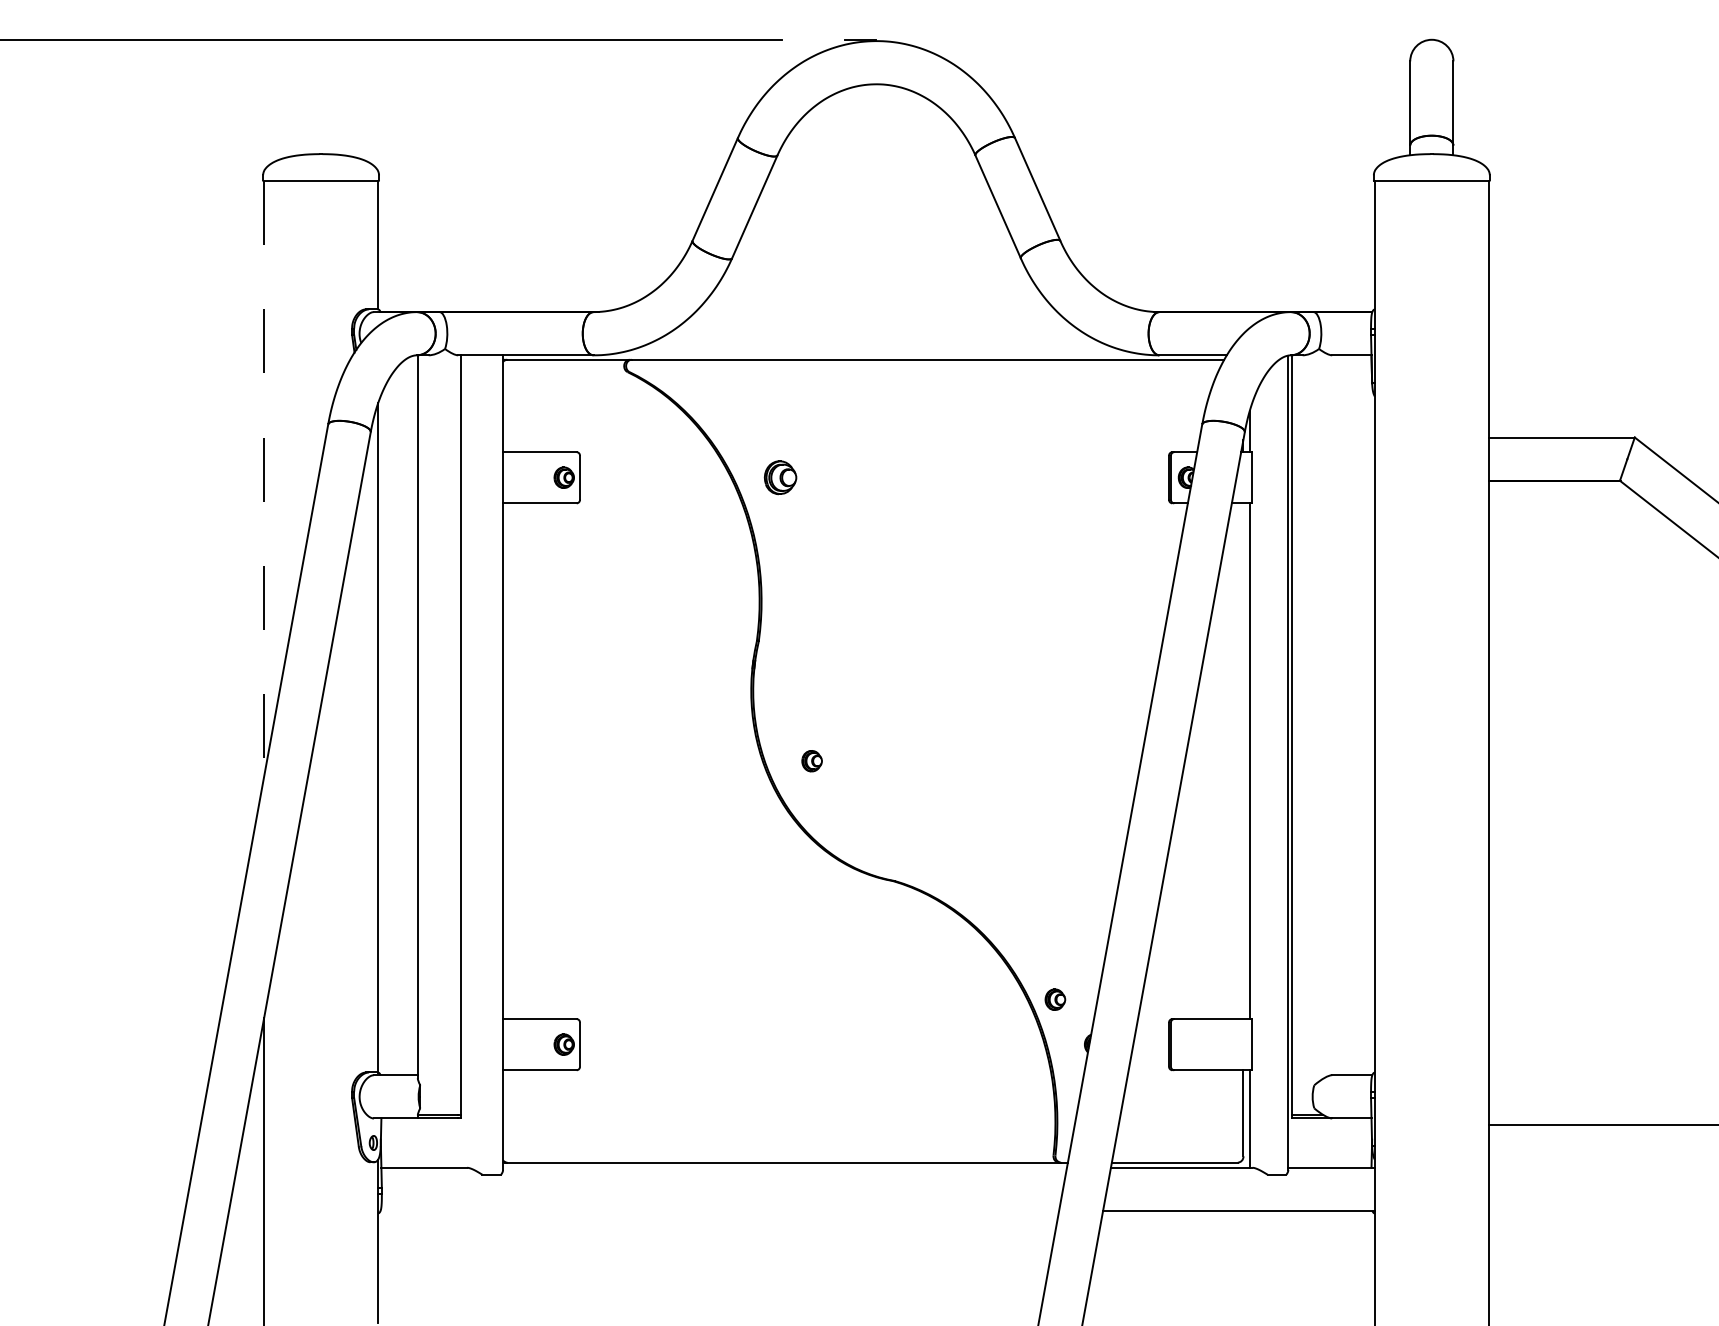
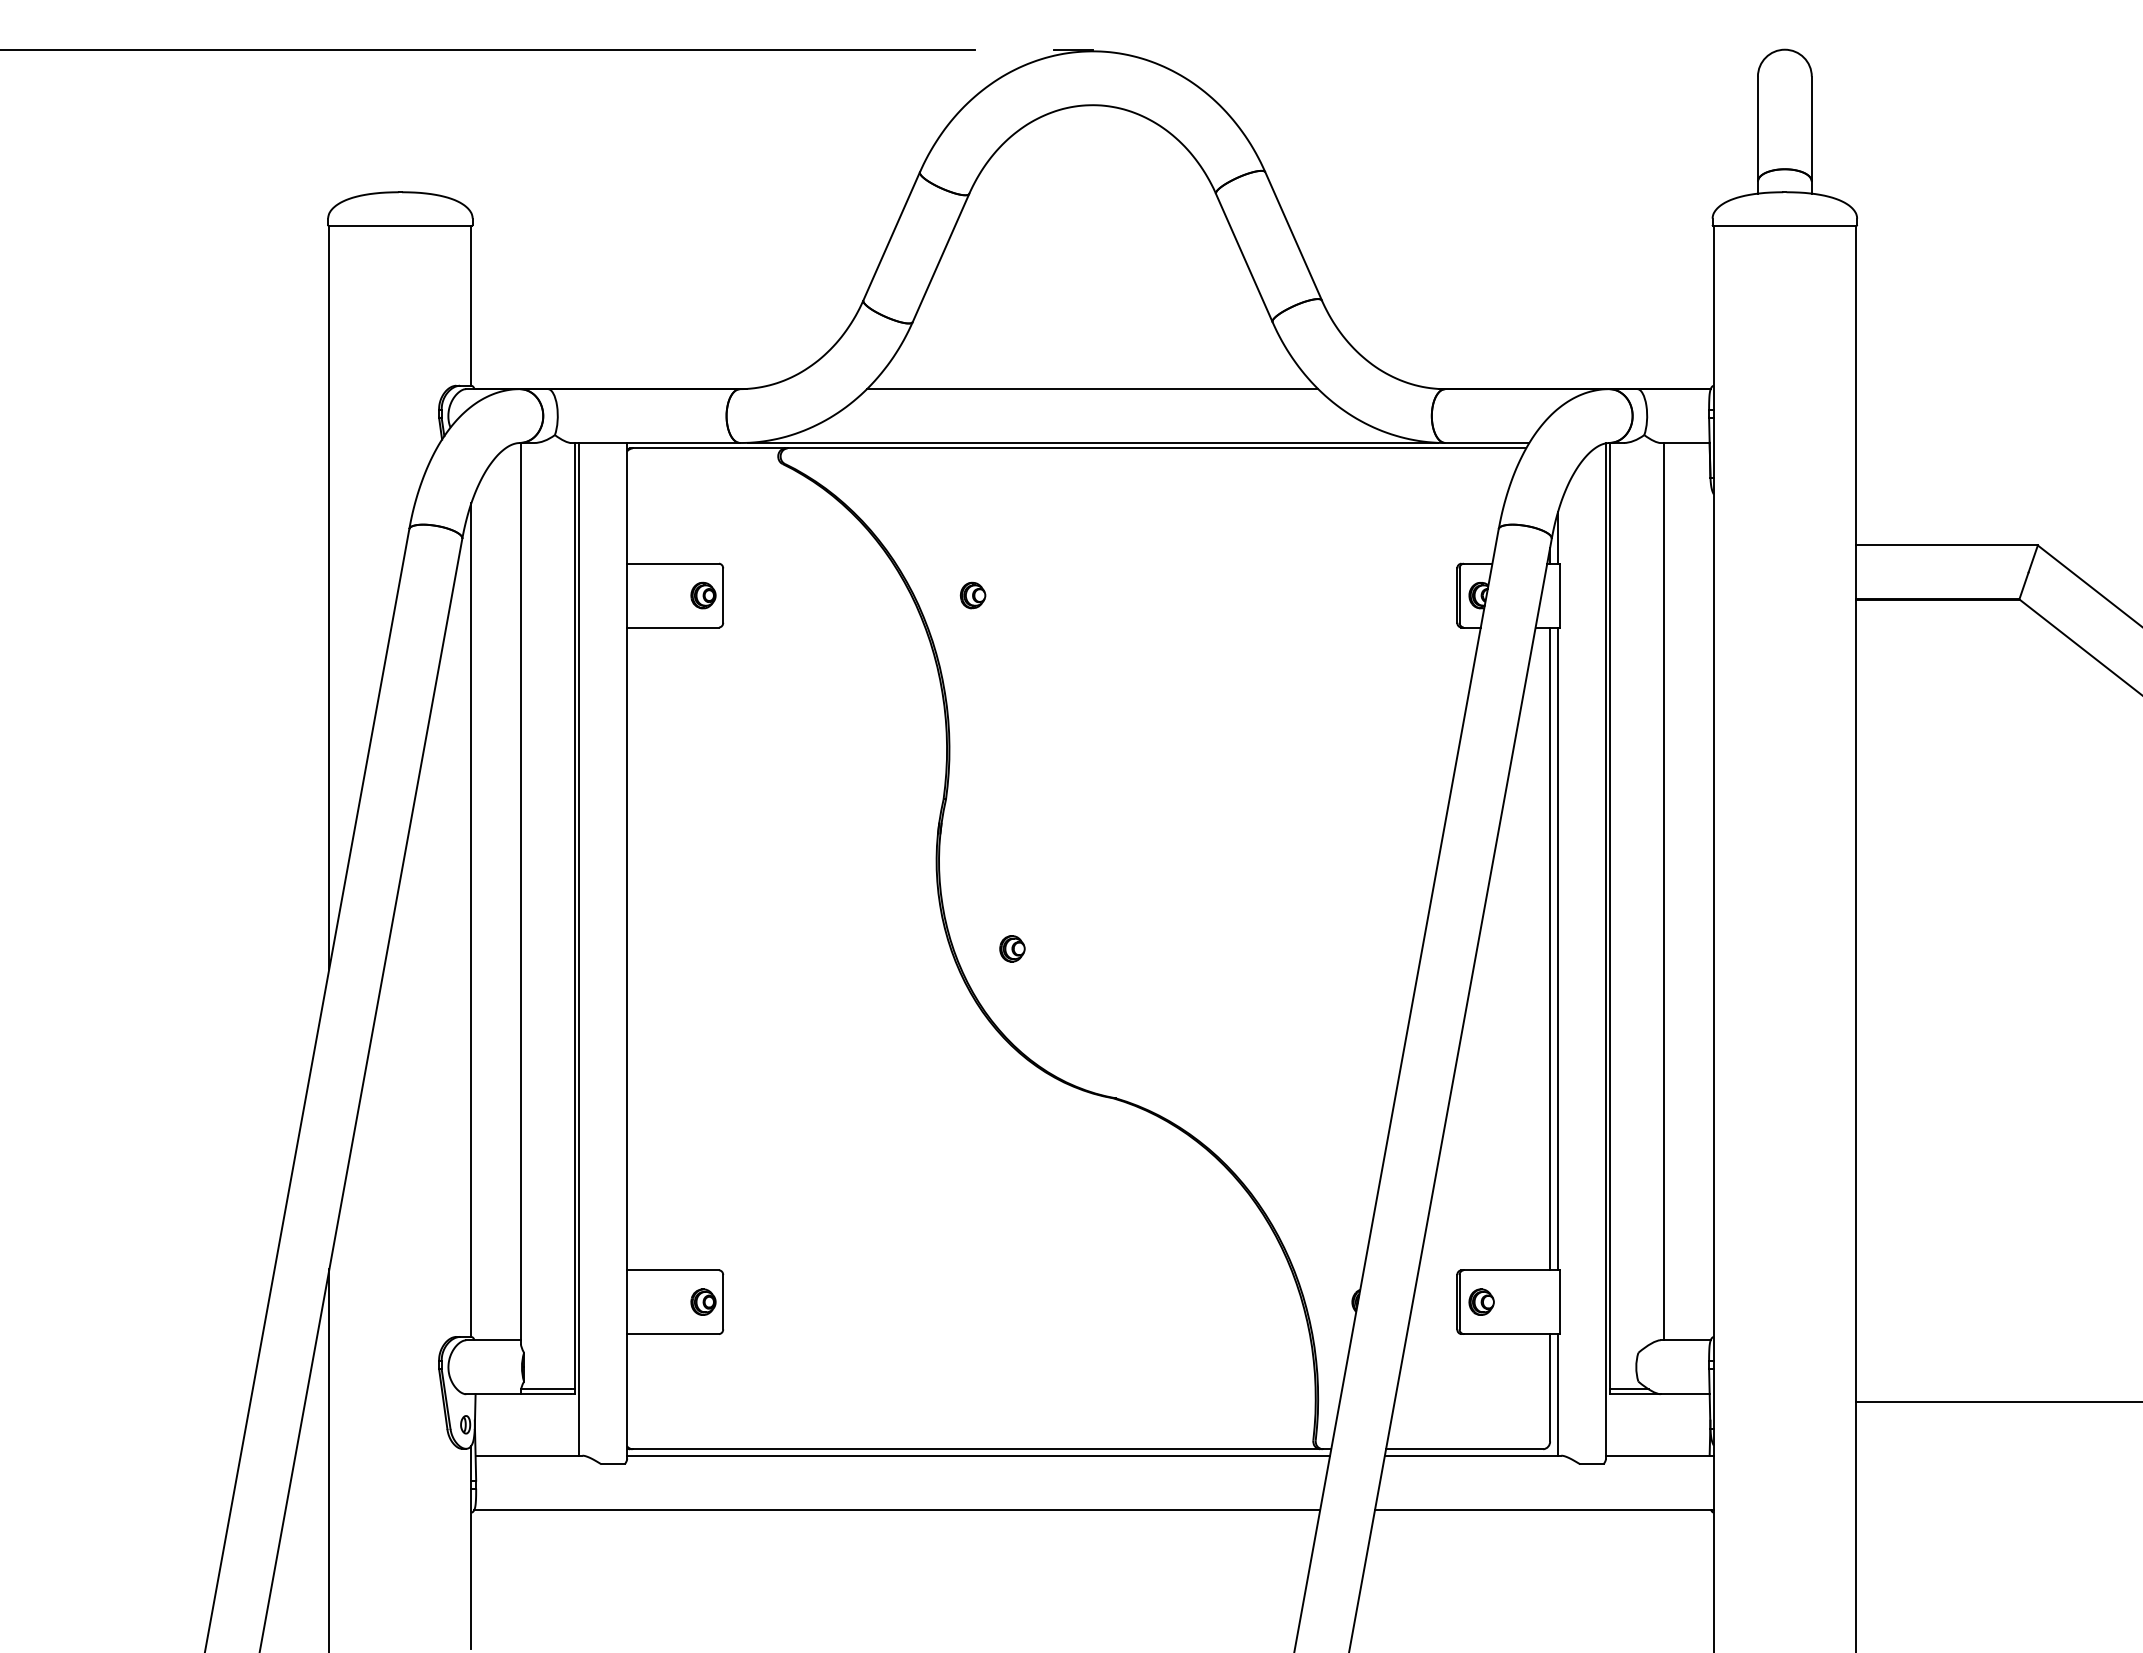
line: (876, 311) -> (1092, 388), added
line: (876, 354) -> (1092, 442), added
part: (780, 477) -> (972, 595), size x0.62
line: (264, 479) -> (329, 597), dashed -> solid
line: (1335, 715) -> (1664, 891), added
line: (464, 760) -> (579, 948), added
line: (1243, 760) -> (1550, 948), added
part: (1055, 999) -> (1481, 1301), moved
line: (784, 1167) -> (978, 1455), added
line: (719, 1210) -> (897, 1509), added

